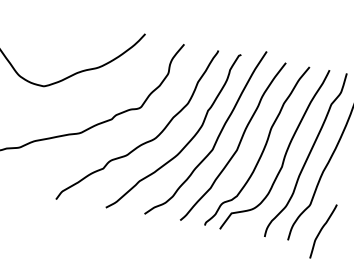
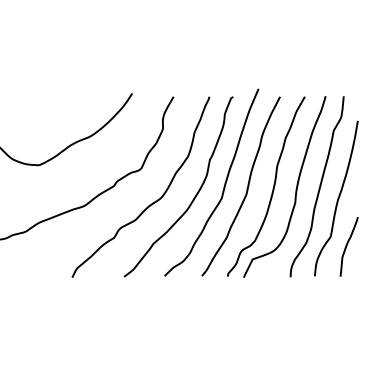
curve: (321, 230) -> (347, 246), moved

